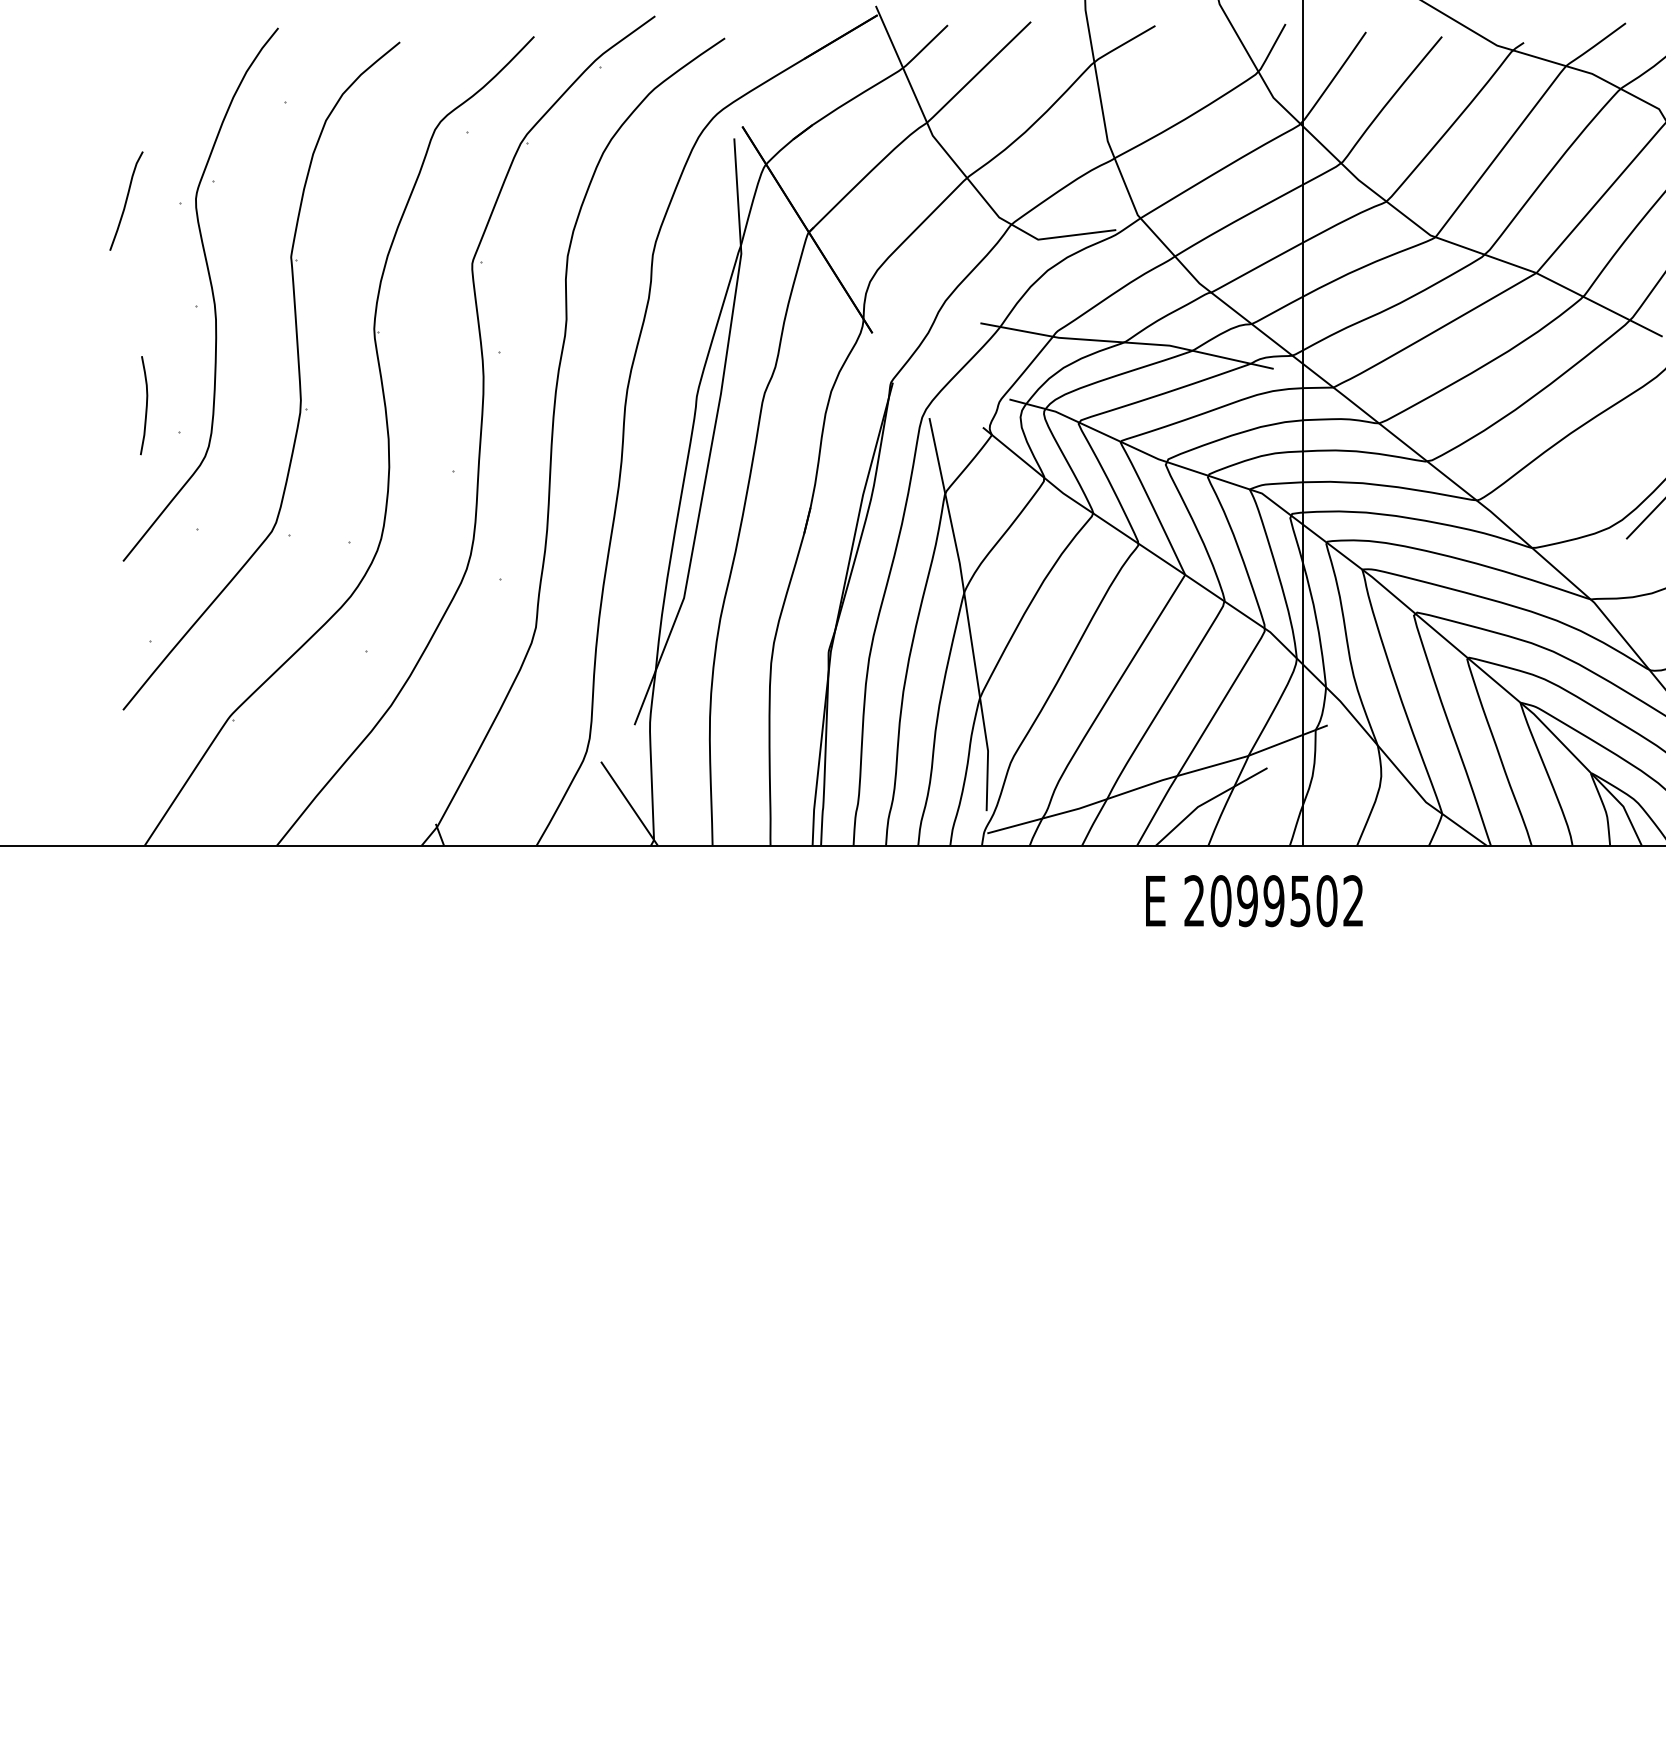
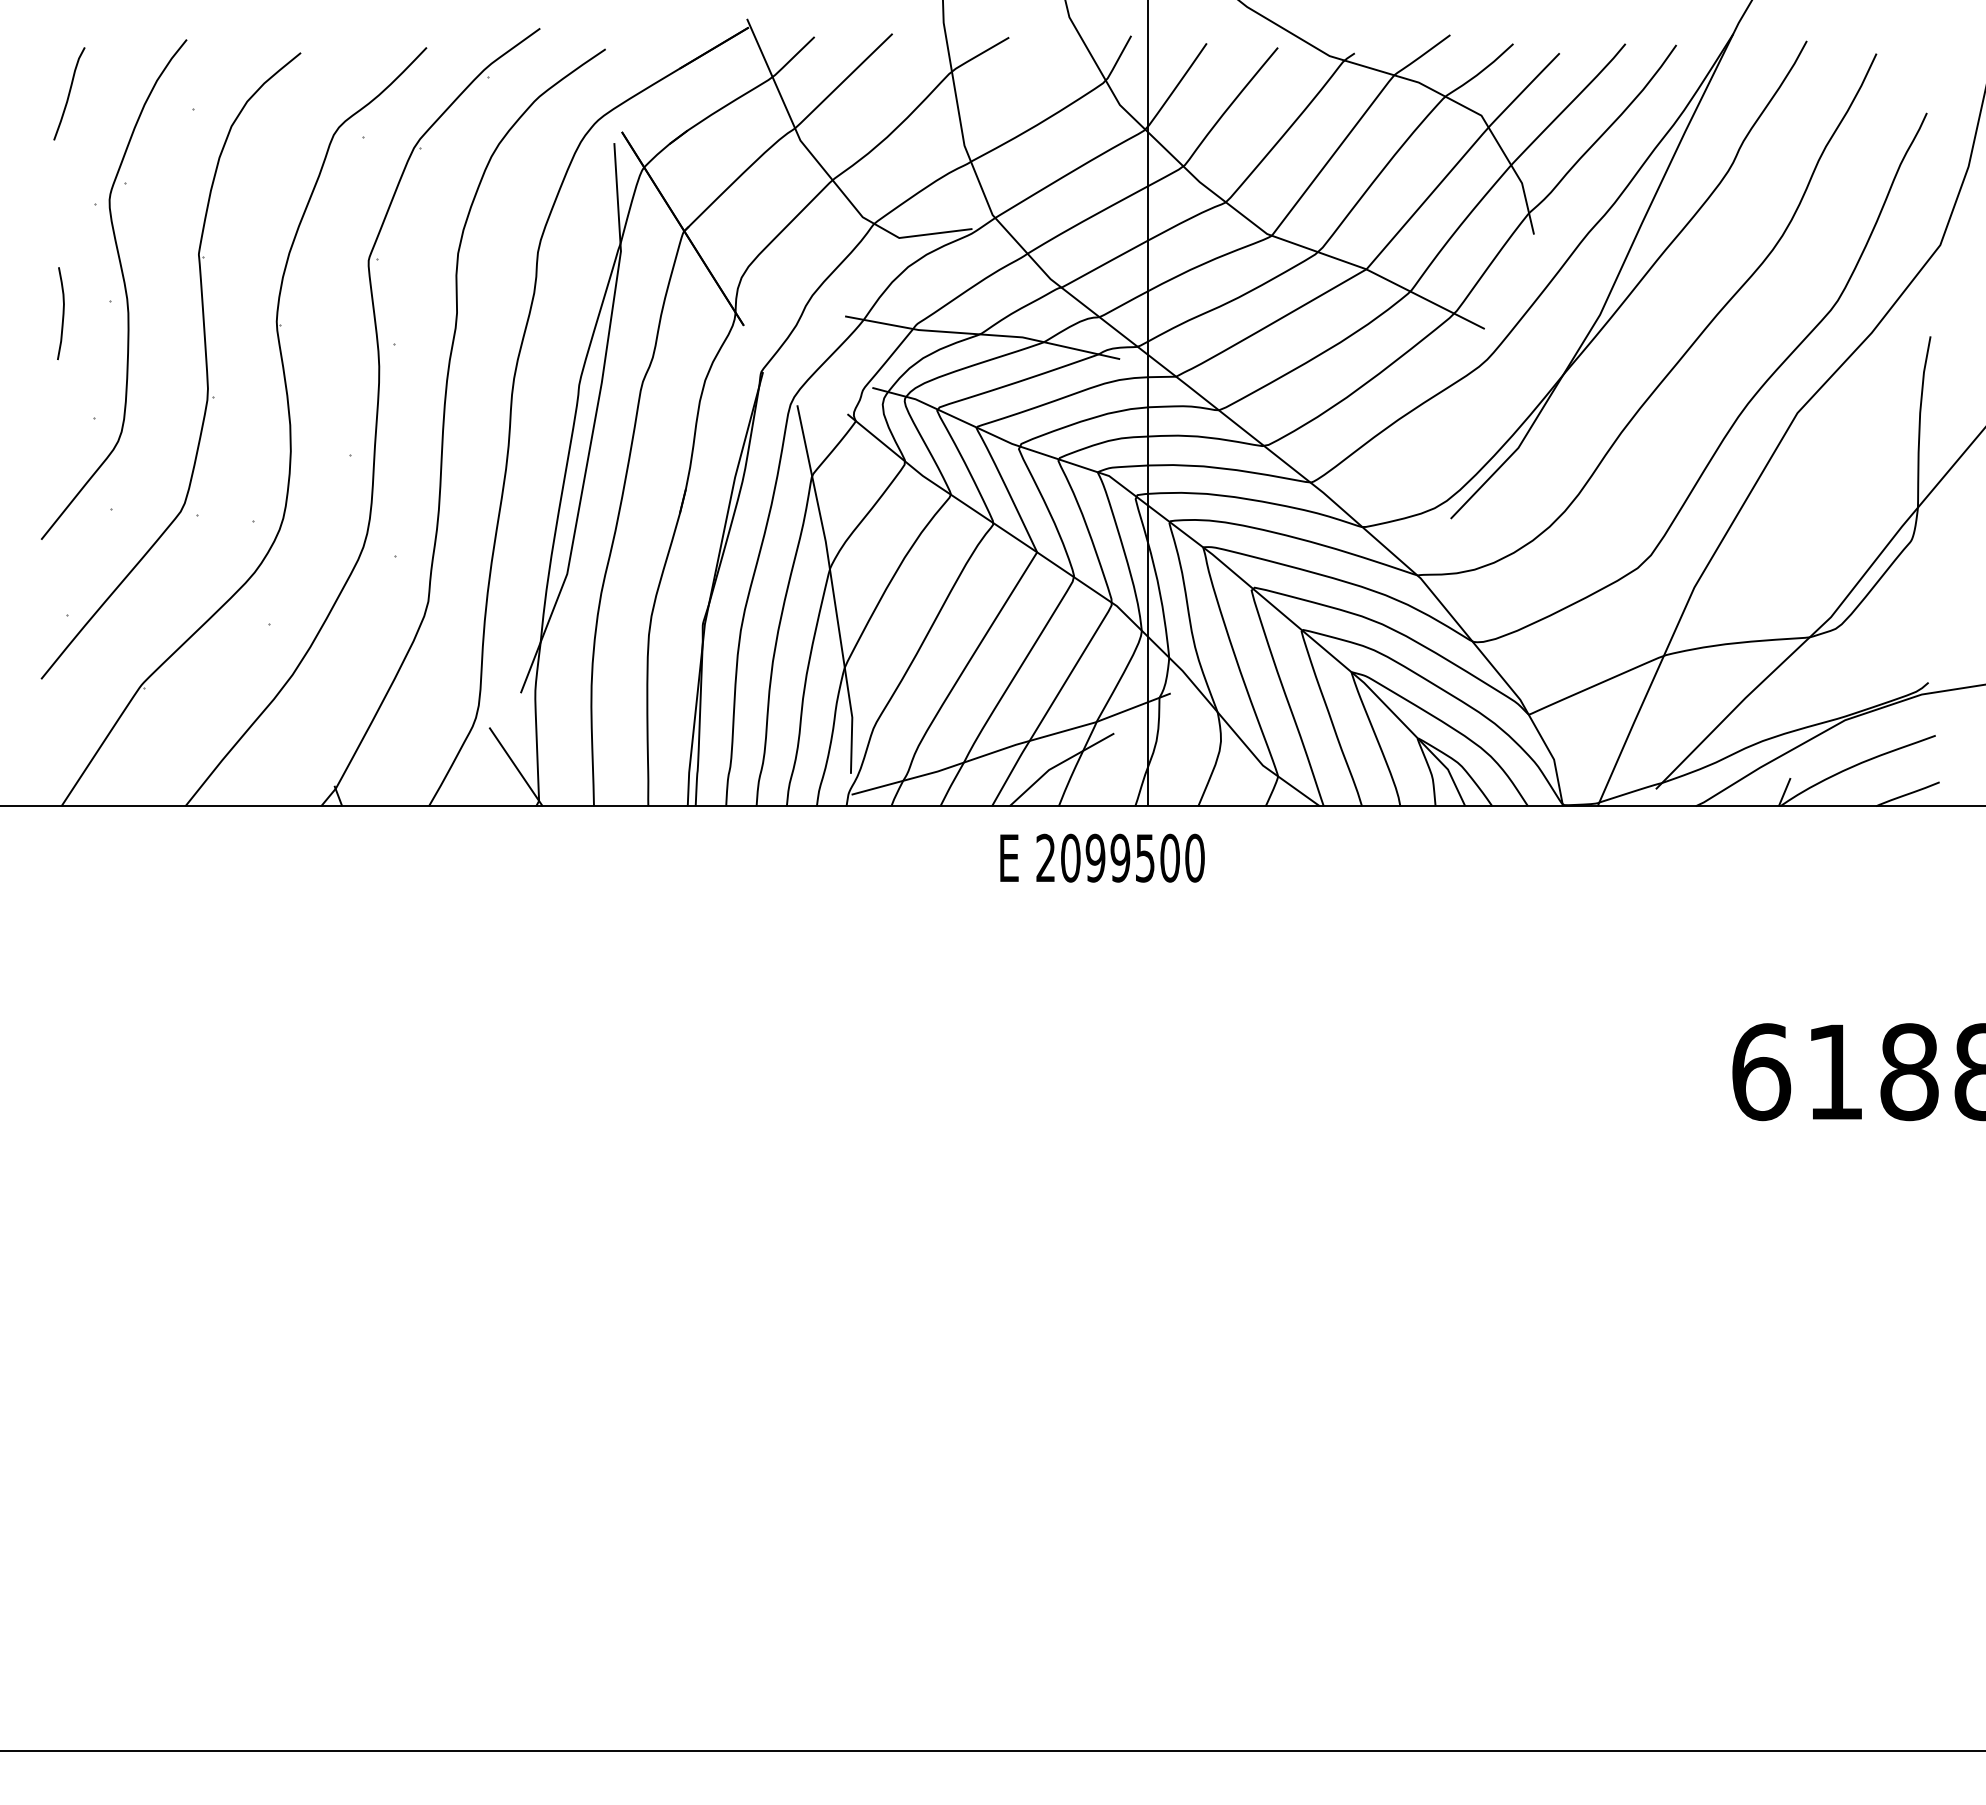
curve: (126, 200) -> (69, 93), moved
curve: (145, 405) -> (62, 313), moved
text: (1353, 900) -> (1194, 857), 2099502 -> 2099500

